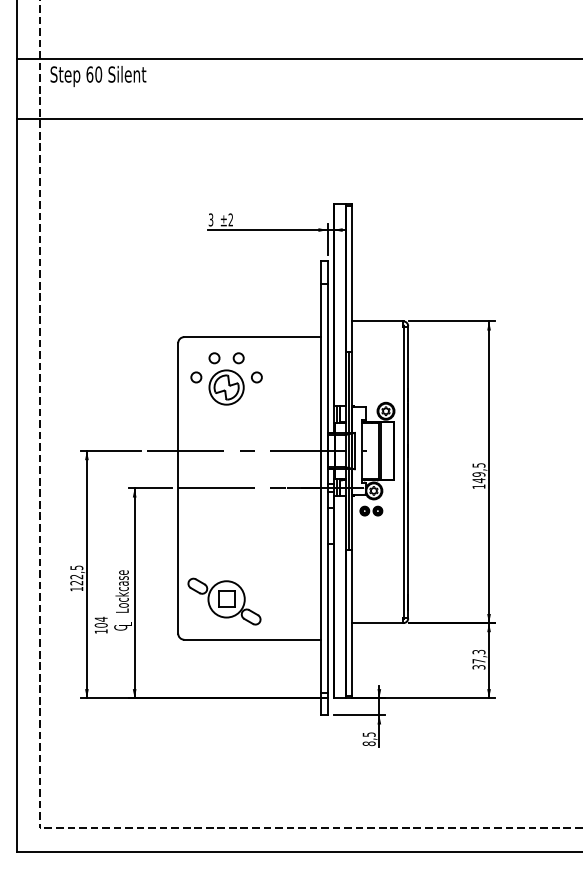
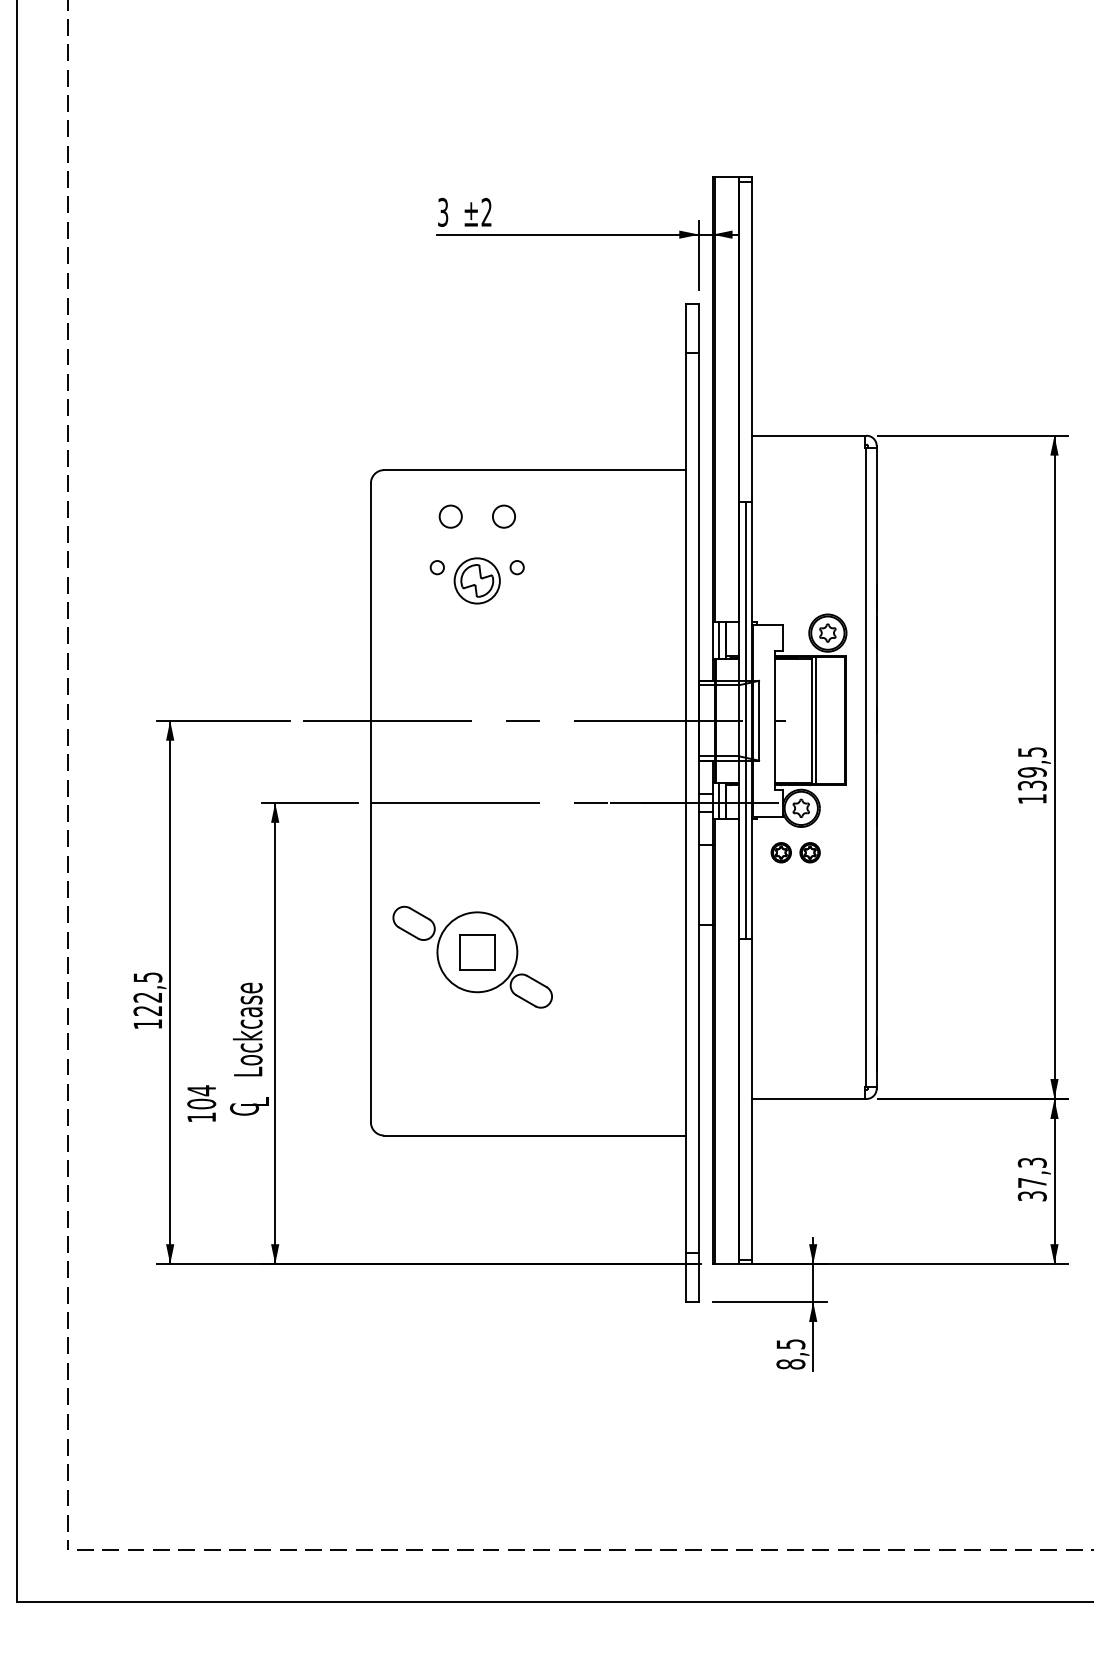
part: (226, 387) -> (477, 580), size x0.6
text: (478, 480) -> (1031, 785), 149,5 -> 139,5
part: (224, 601) -> (472, 956), moved

